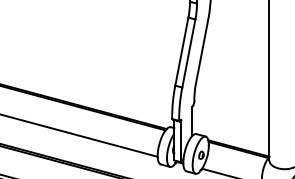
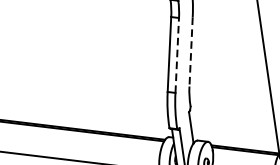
line: (202, 52) -> (191, 52), solid -> dashed
line: (188, 53) -> (176, 55), solid -> dashed

